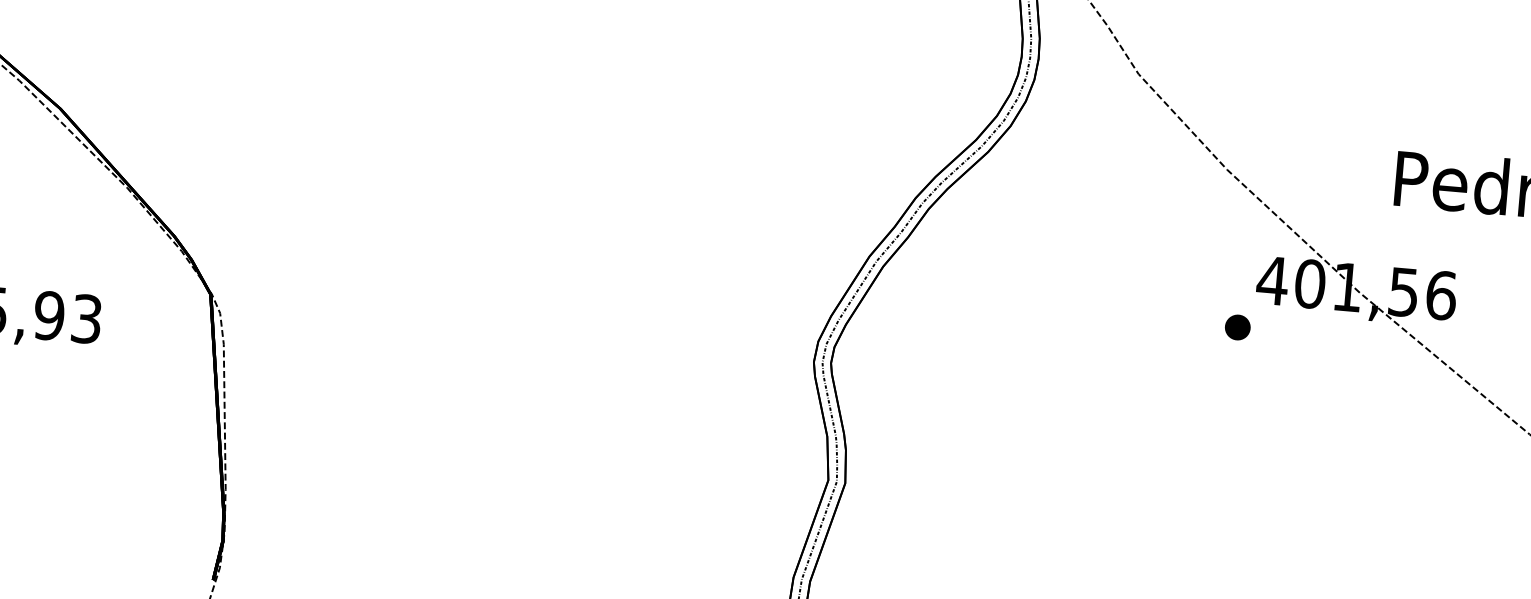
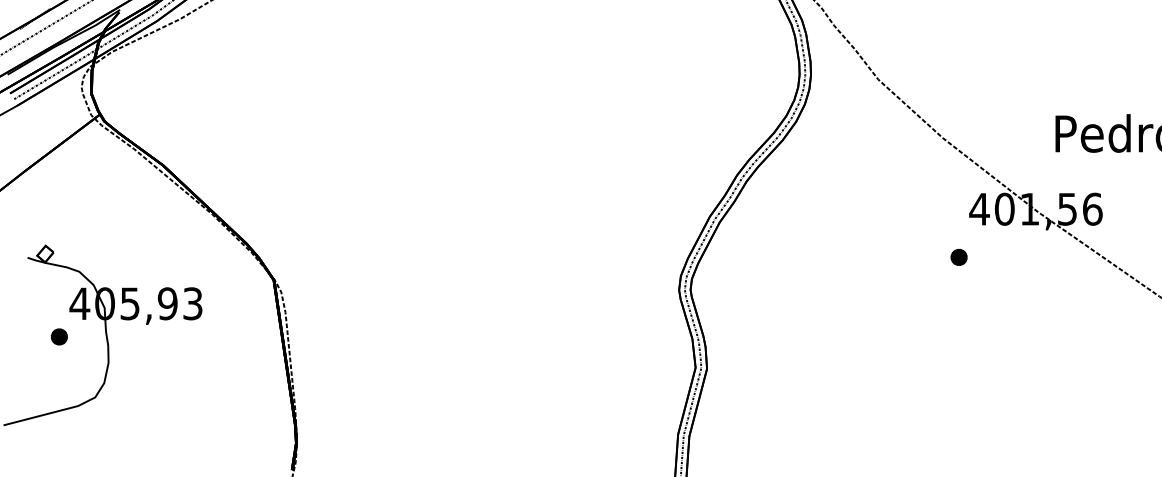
part: (1236, 327) -> (958, 257), moved

